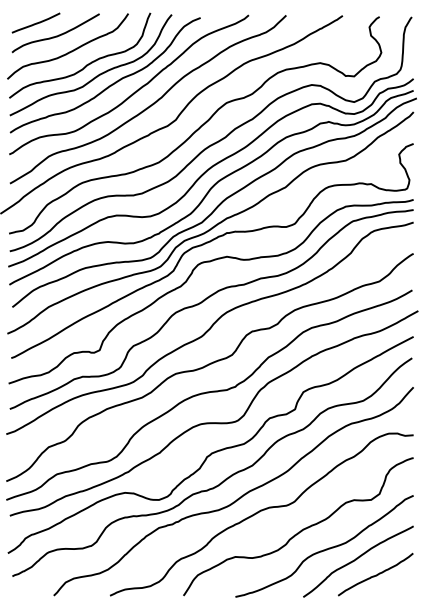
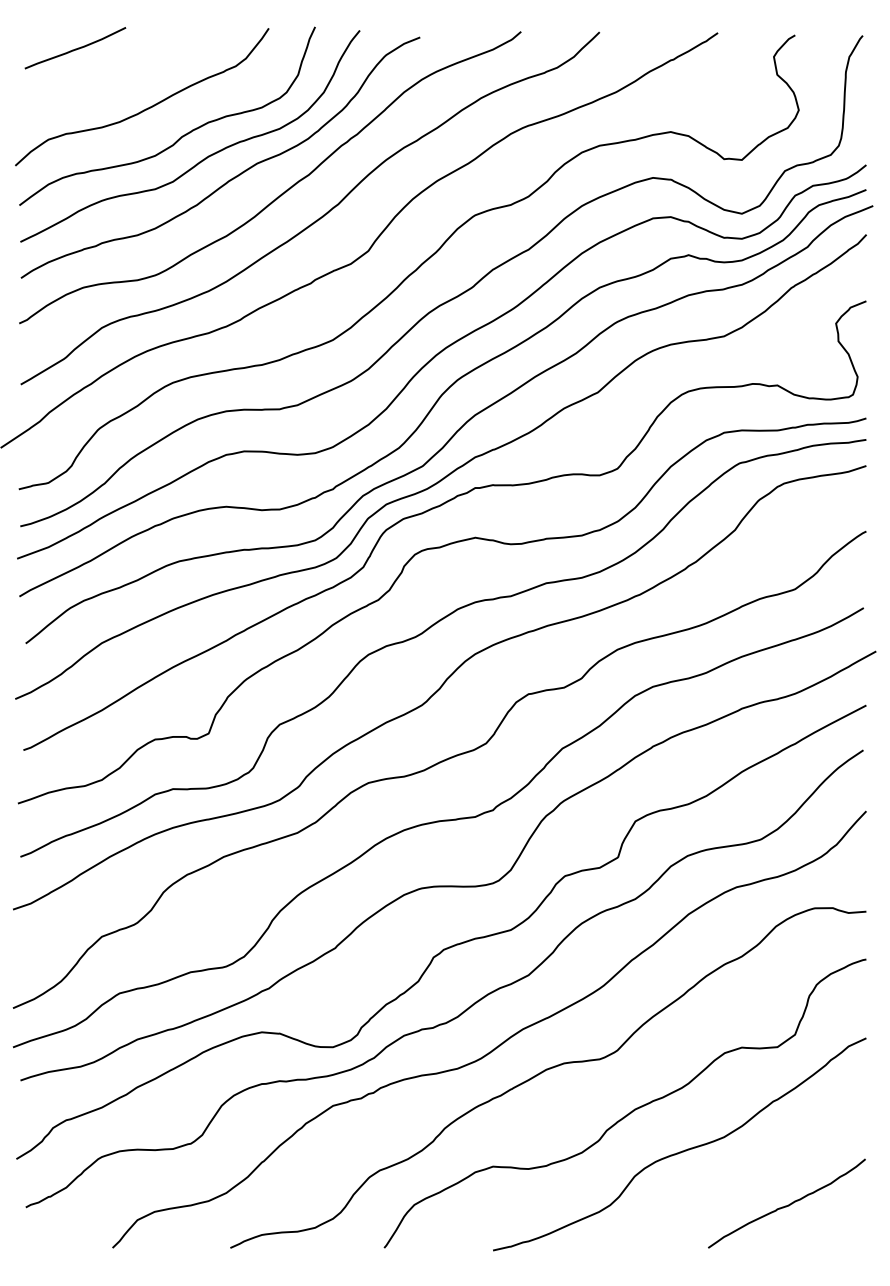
curve: (56, 35) -> (118, 74), removed
curve: (357, 559) -> (748, 1171), removed

